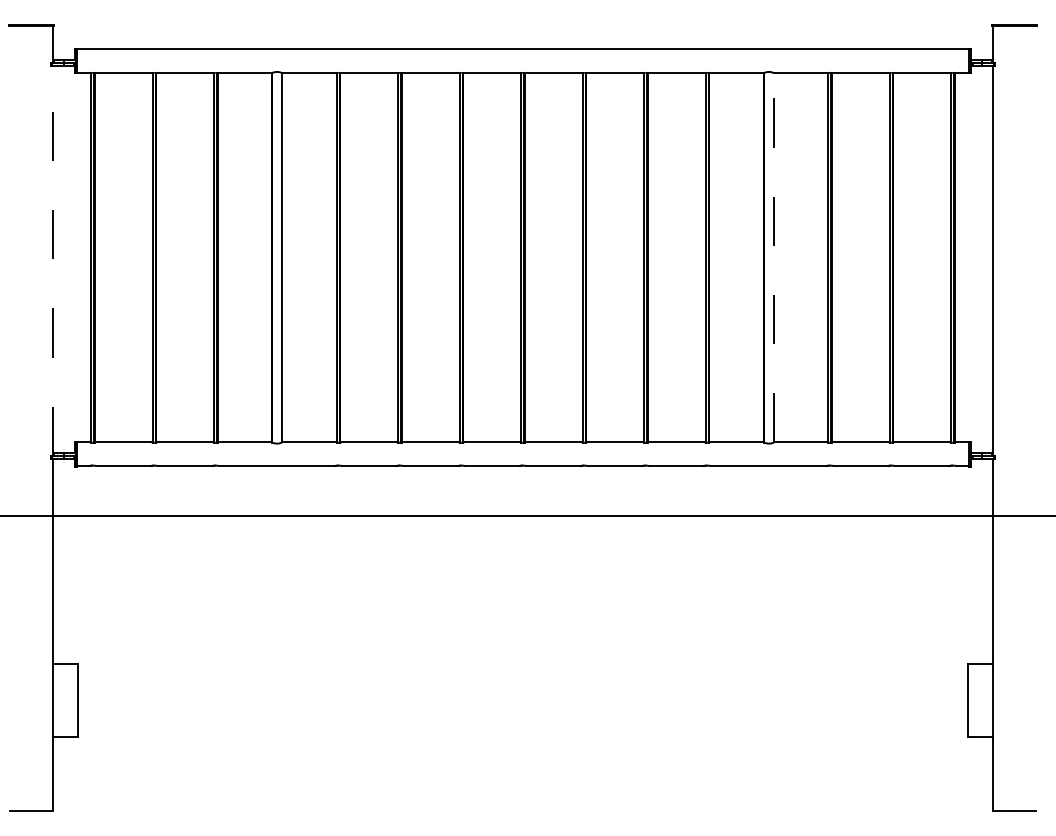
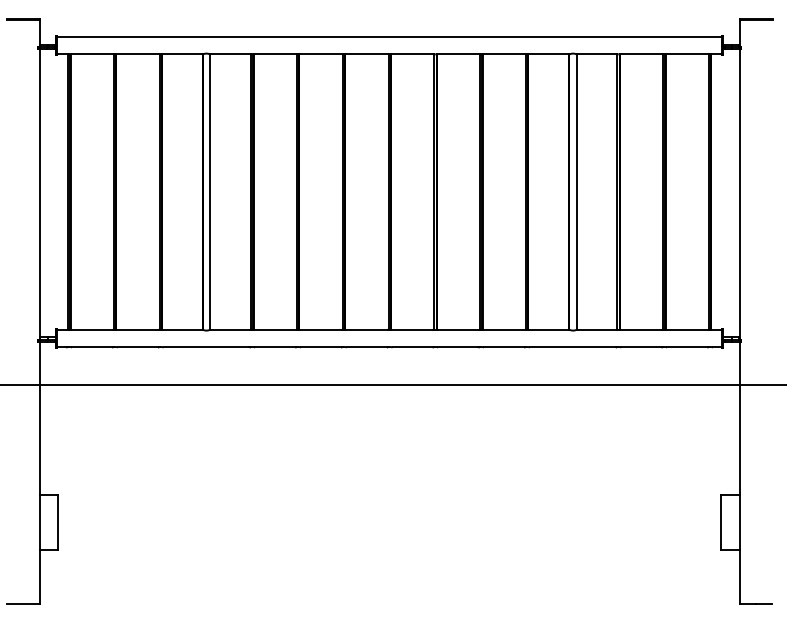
line: (773, 258) -> (576, 192), dashed -> solid
line: (52, 259) -> (39, 193), dashed -> solid

